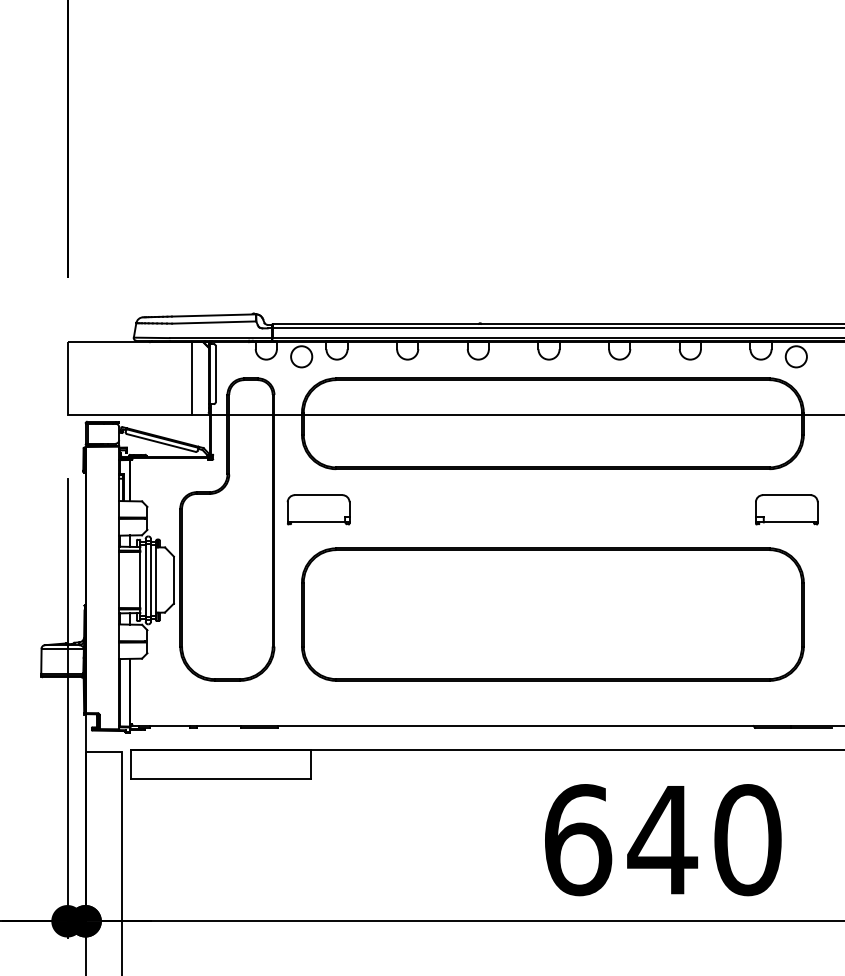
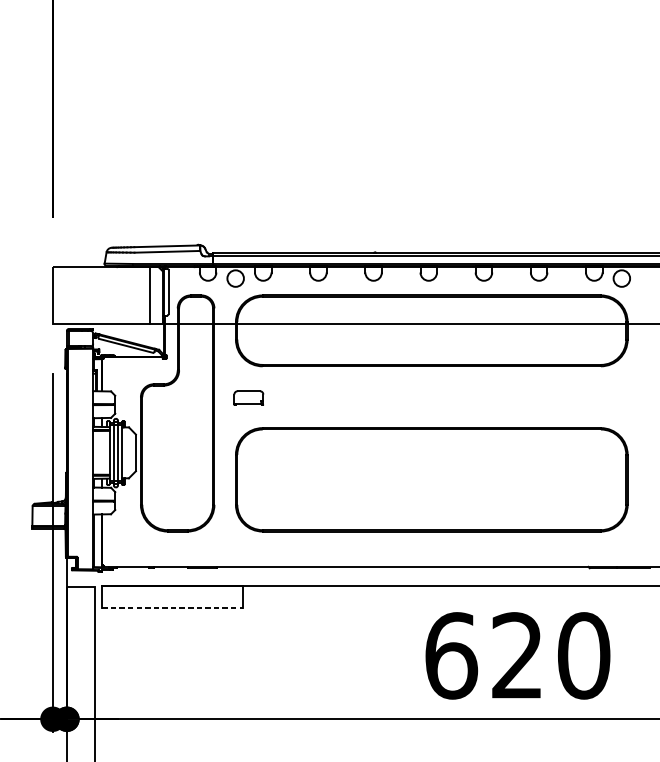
part: (318, 509) -> (248, 397), size x0.6
part: (786, 509) -> (614, 397), removed
line: (221, 779) -> (173, 608), solid -> dashed
text: (662, 839) -> (517, 655), 640 -> 620

